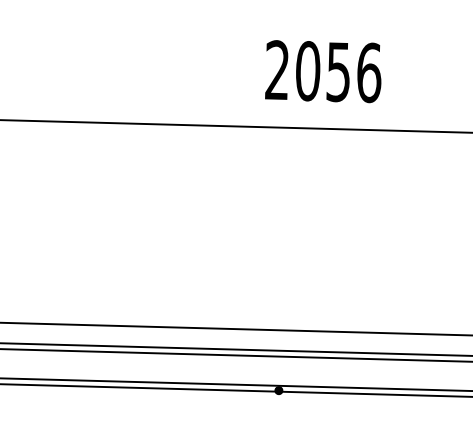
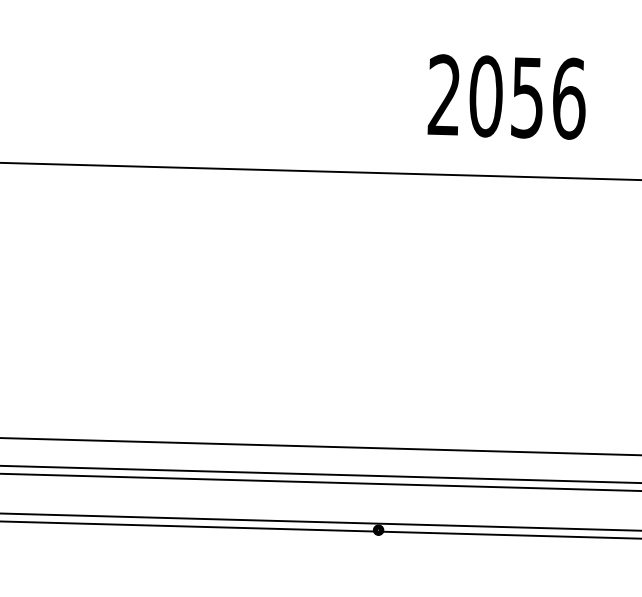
text: (323, 71) -> (507, 96), moved

